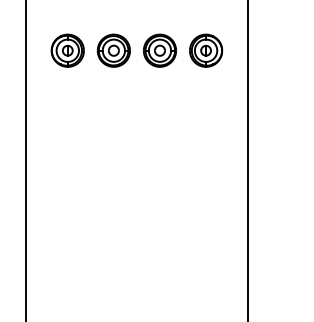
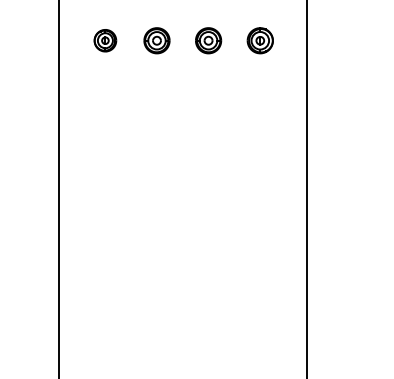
part: (67, 50) -> (105, 40), size x0.6
part: (113, 50) -> (156, 40), size x0.7
part: (159, 50) -> (208, 40), size x0.7
part: (206, 50) -> (260, 40), size x0.7

